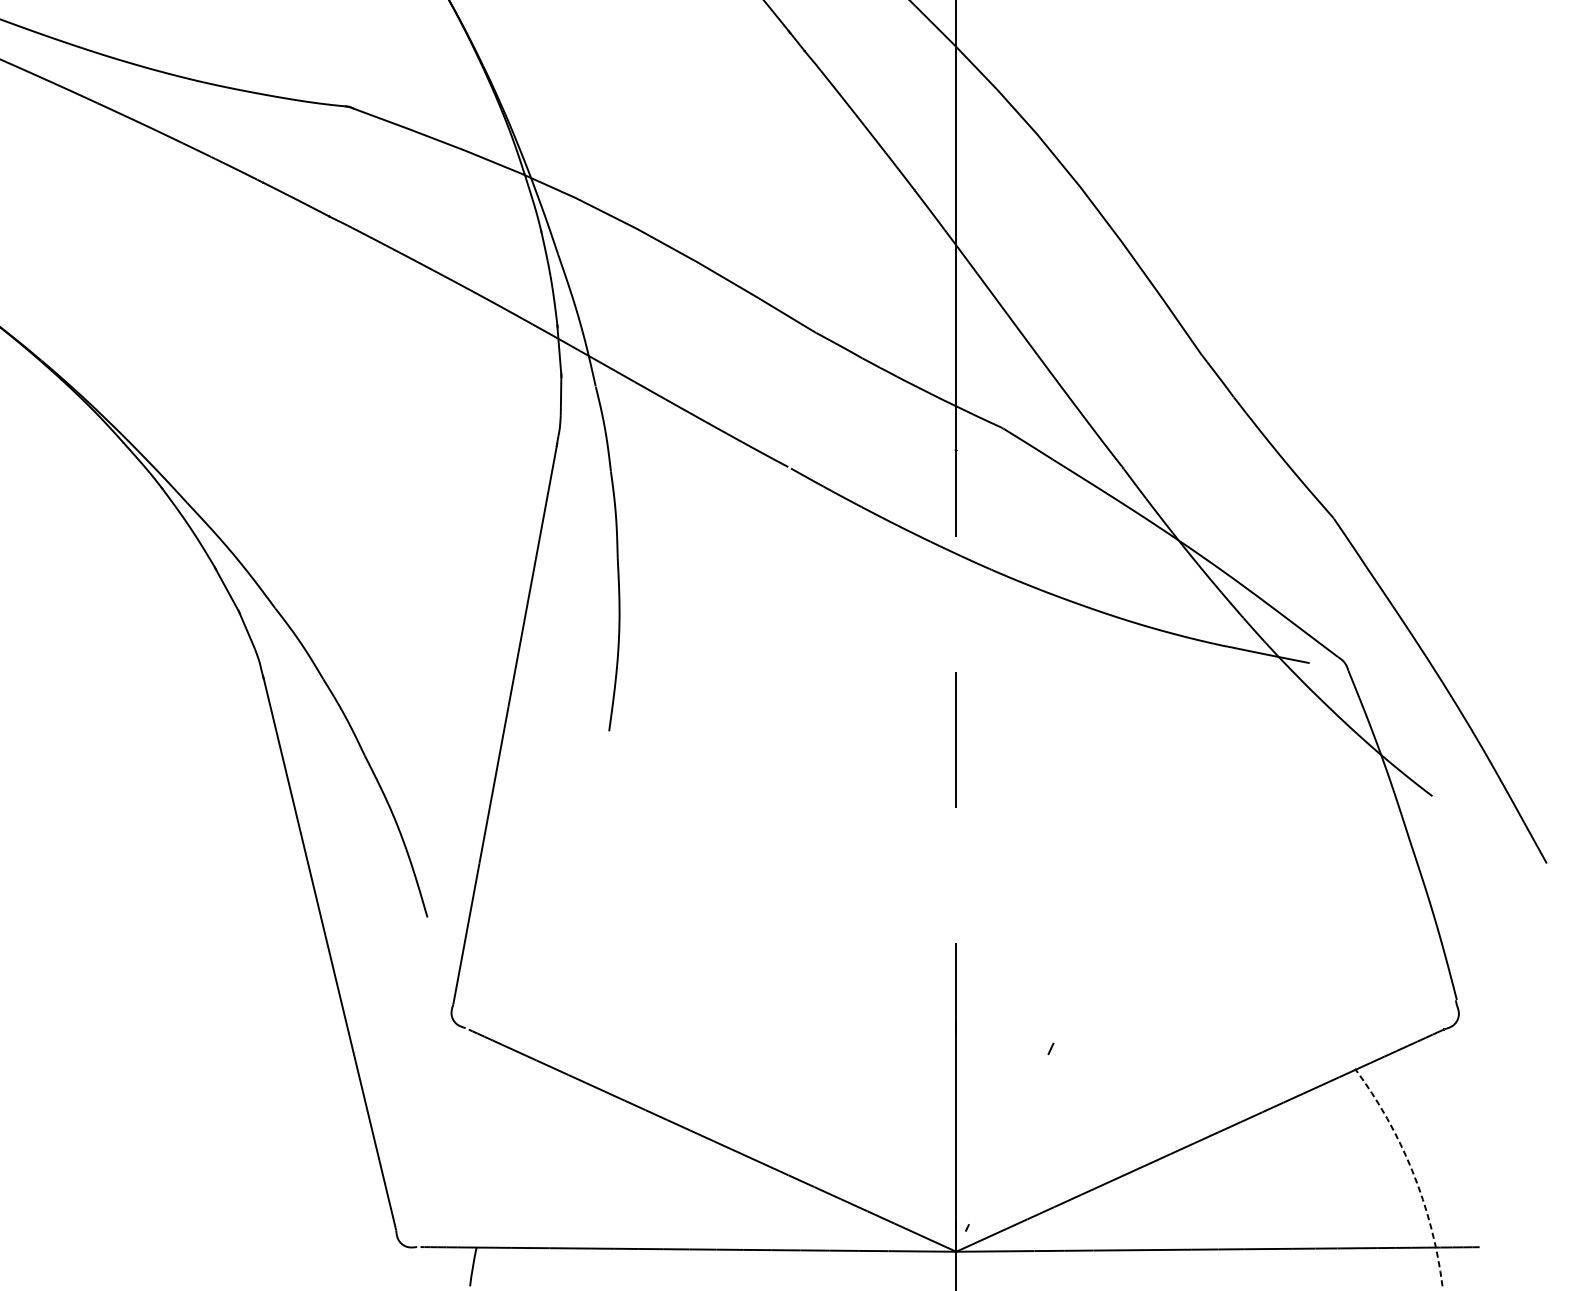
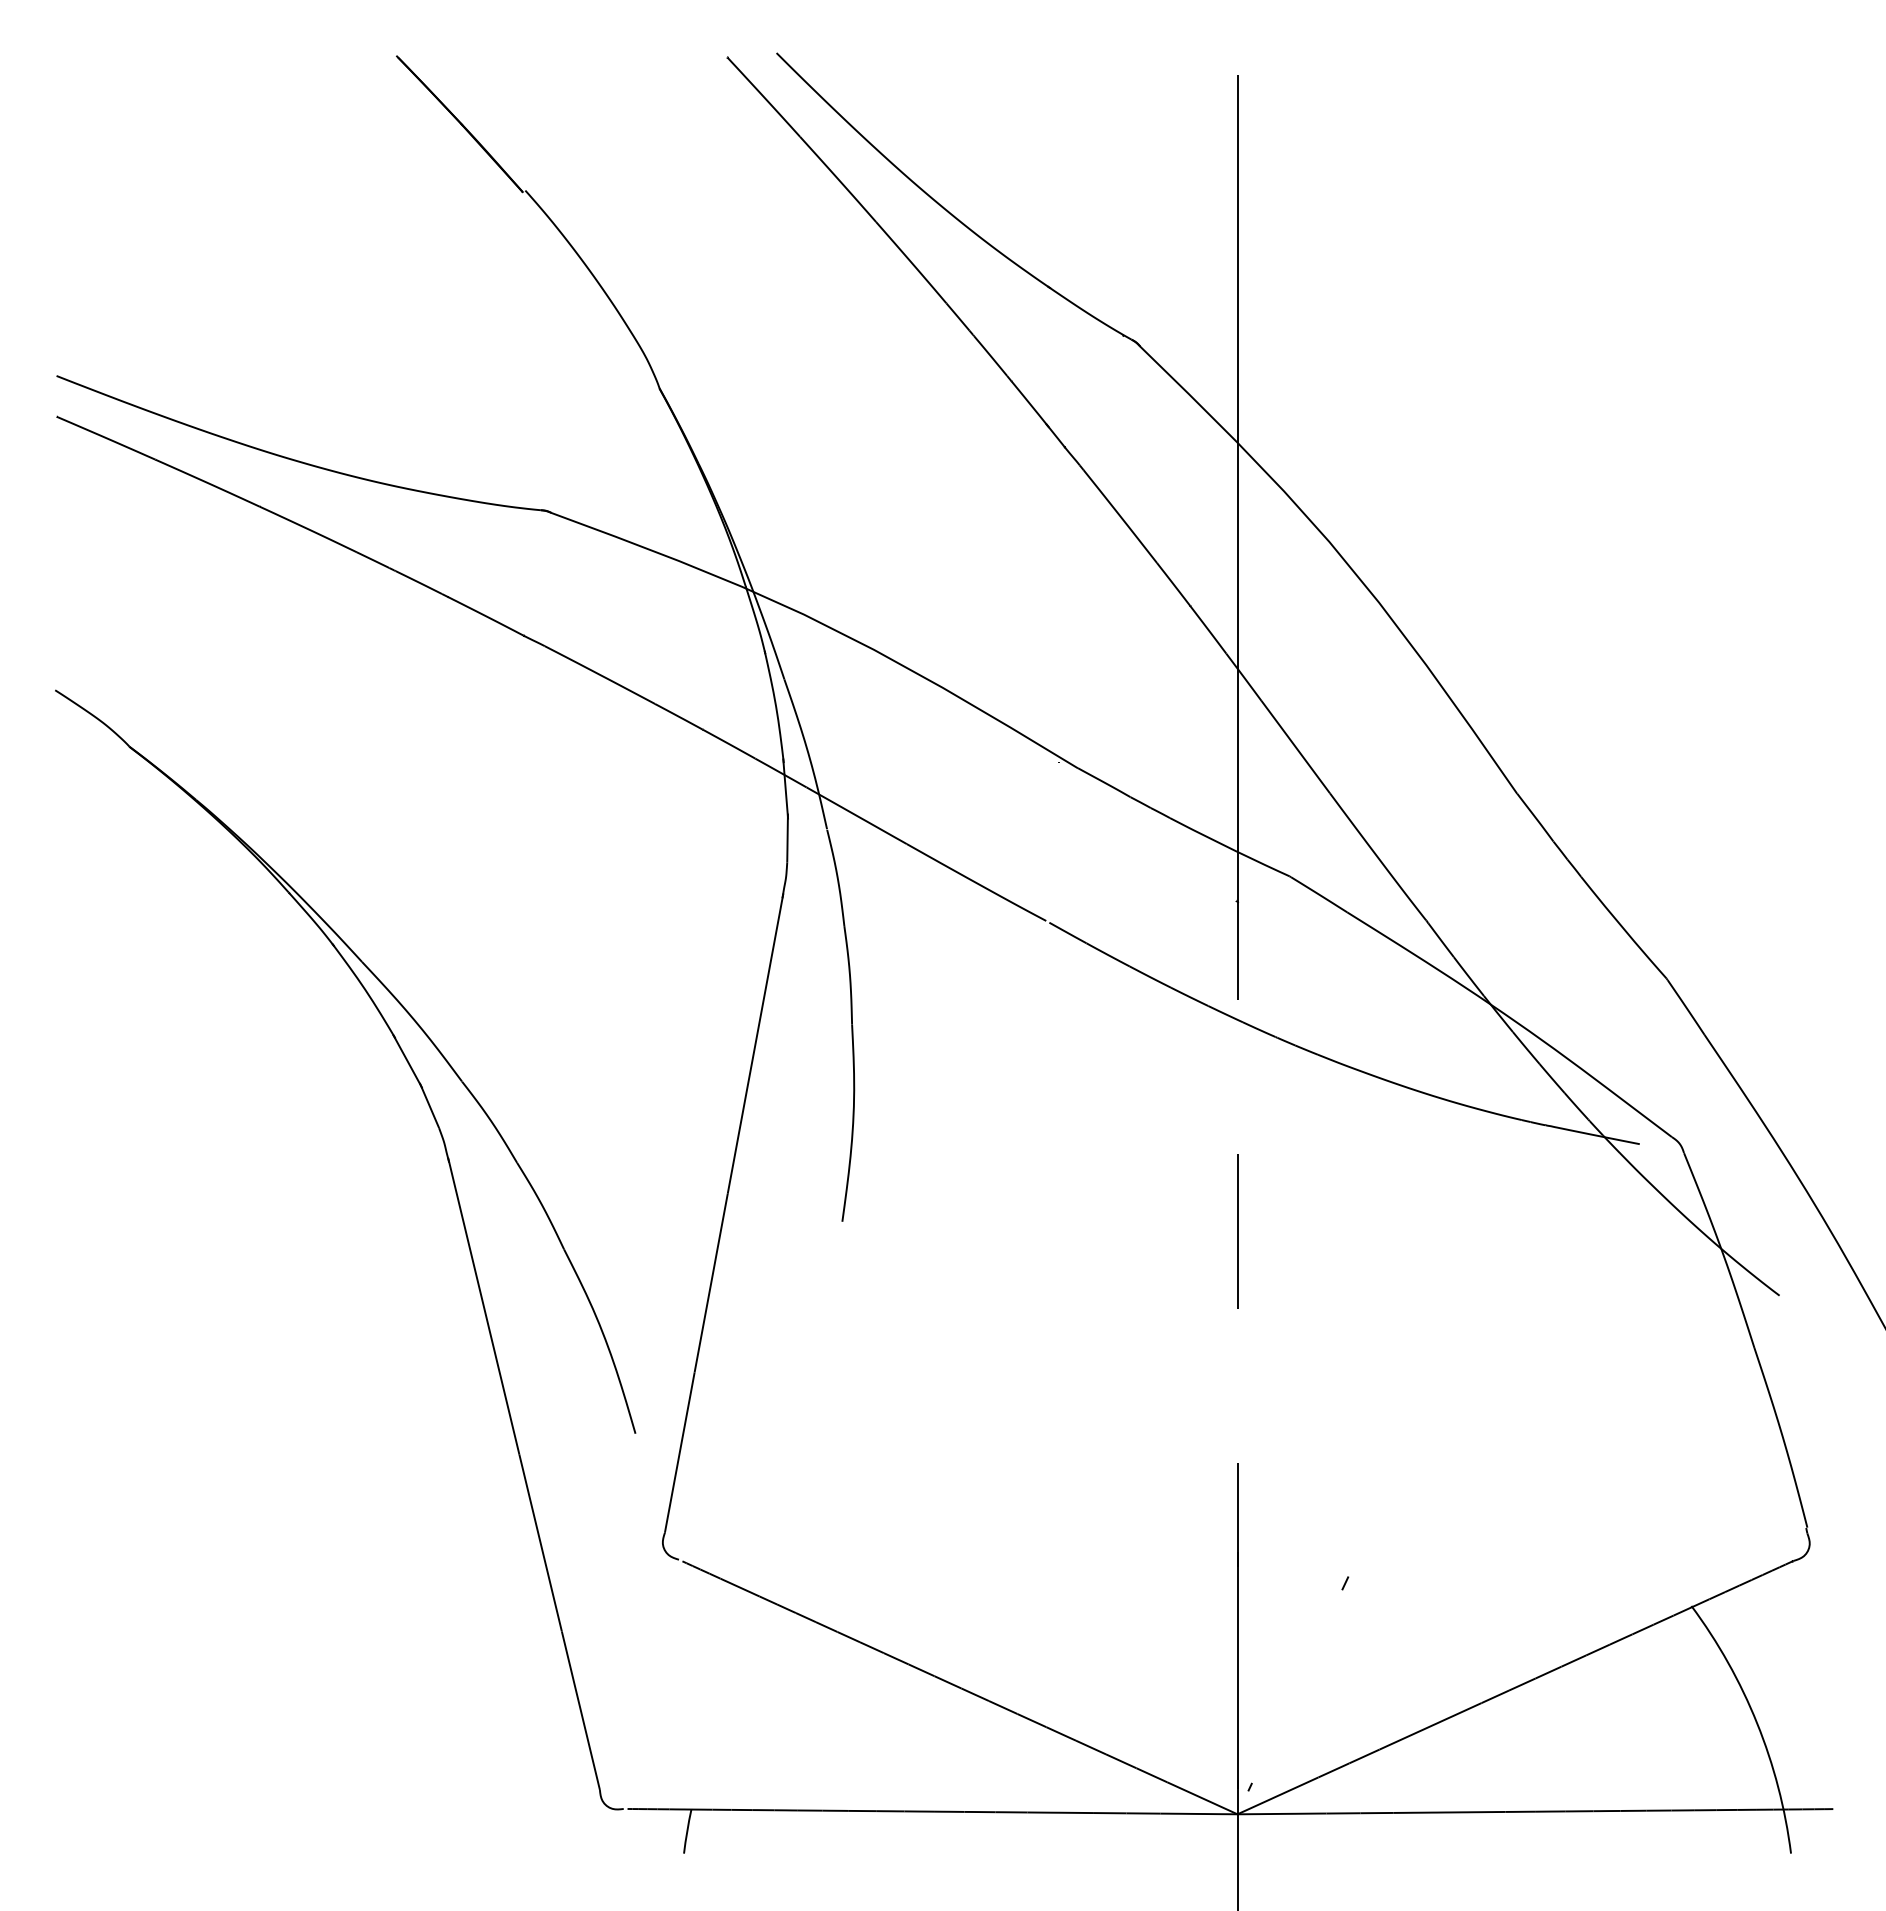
arc: (1413, 1171) -> (1757, 1723), dashed -> solid

